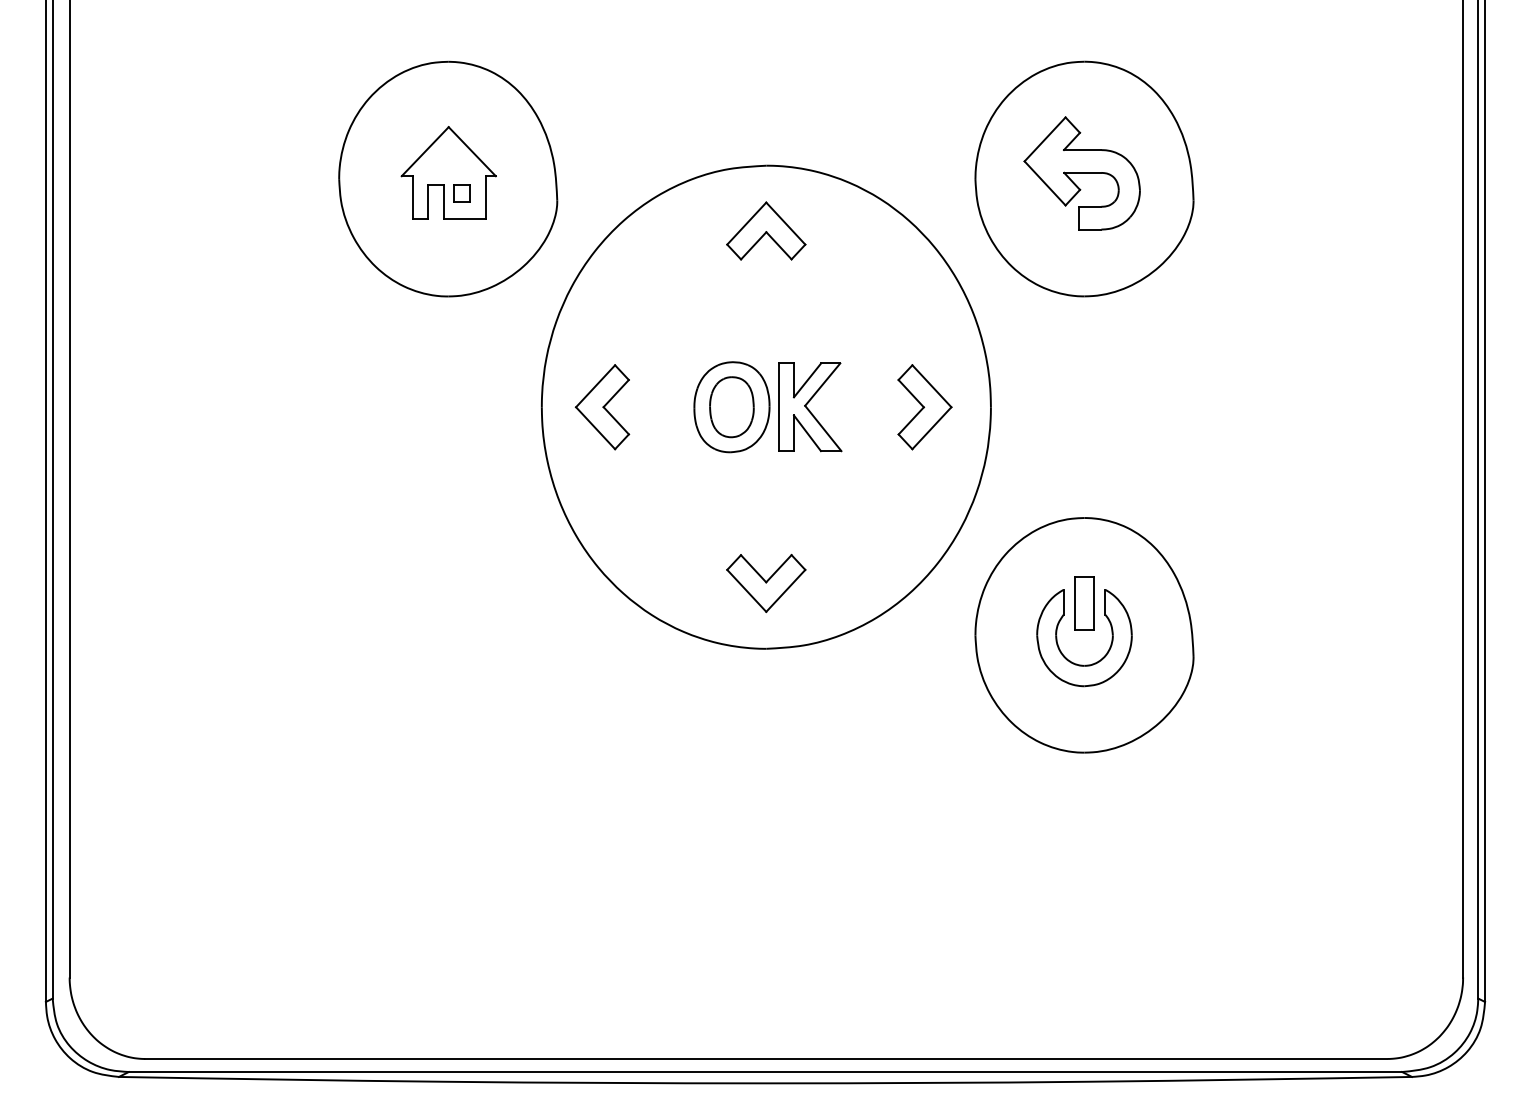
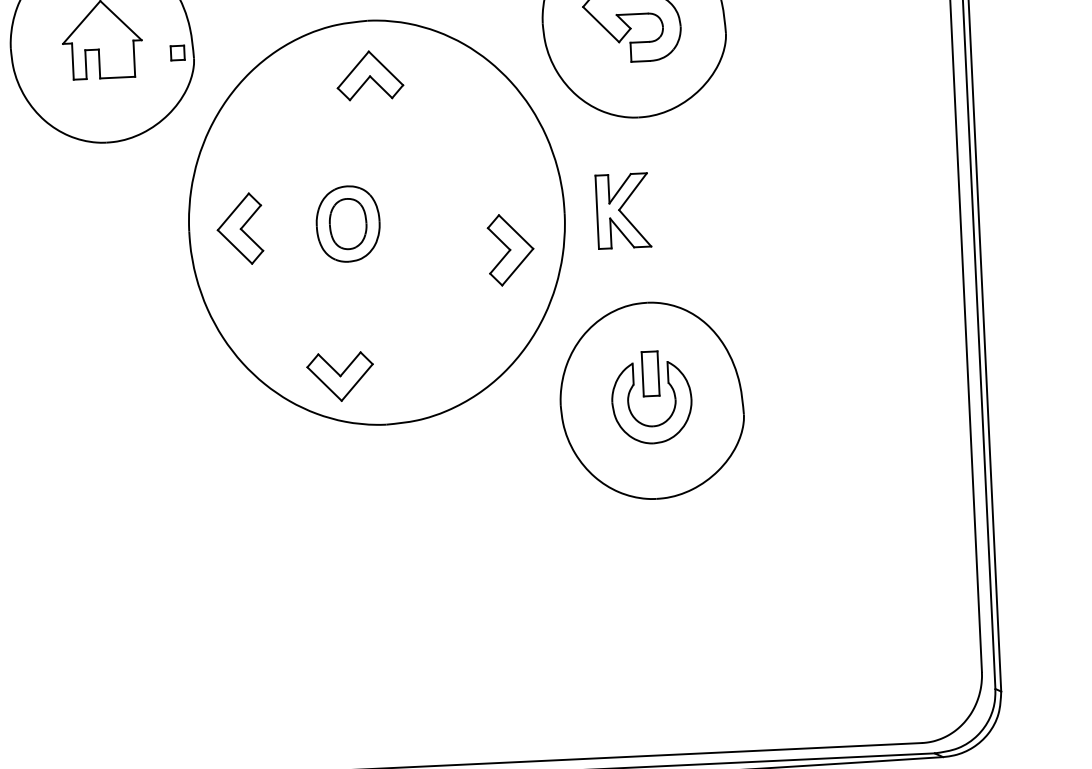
part: (461, 193) -> (177, 53), moved
part: (810, 407) -> (623, 211), moved
part: (924, 407) -> (510, 250), moved
part: (766, 582) -> (340, 376), moved

